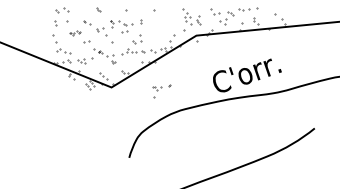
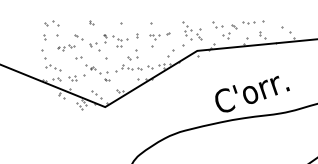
part: (75, 33) -> (66, 48), size x1.43
part: (161, 91) -> (159, 39), moved

